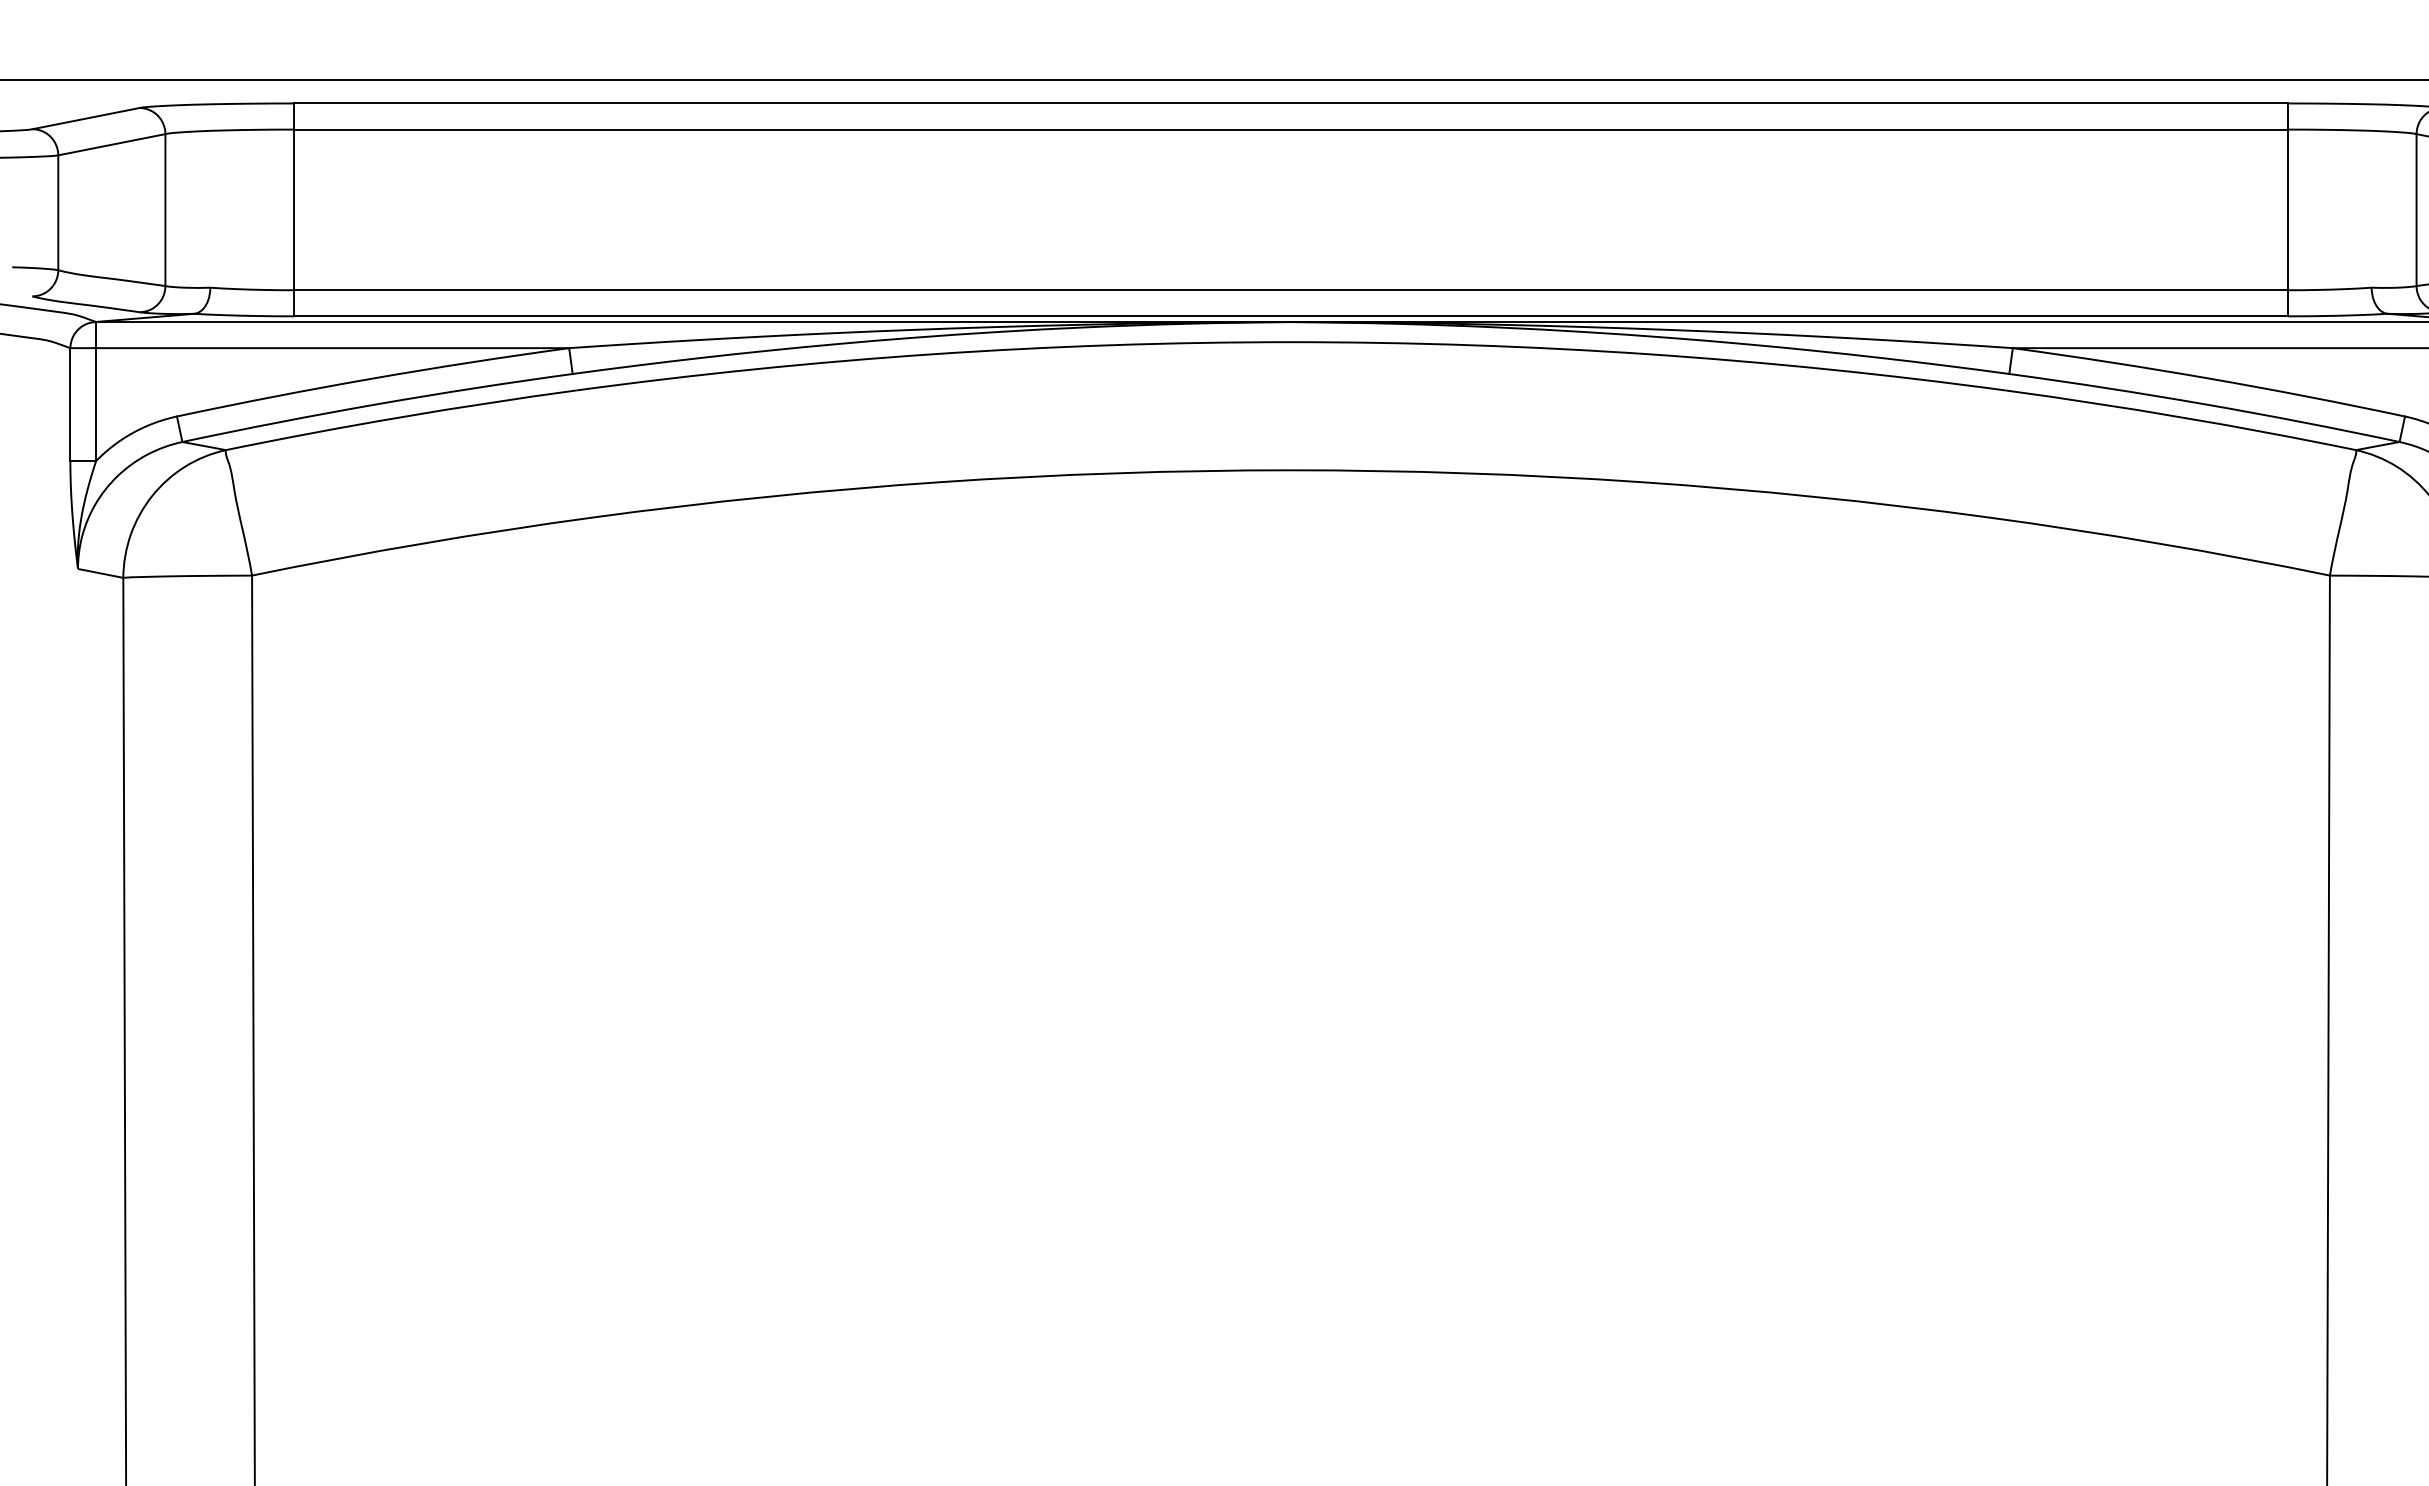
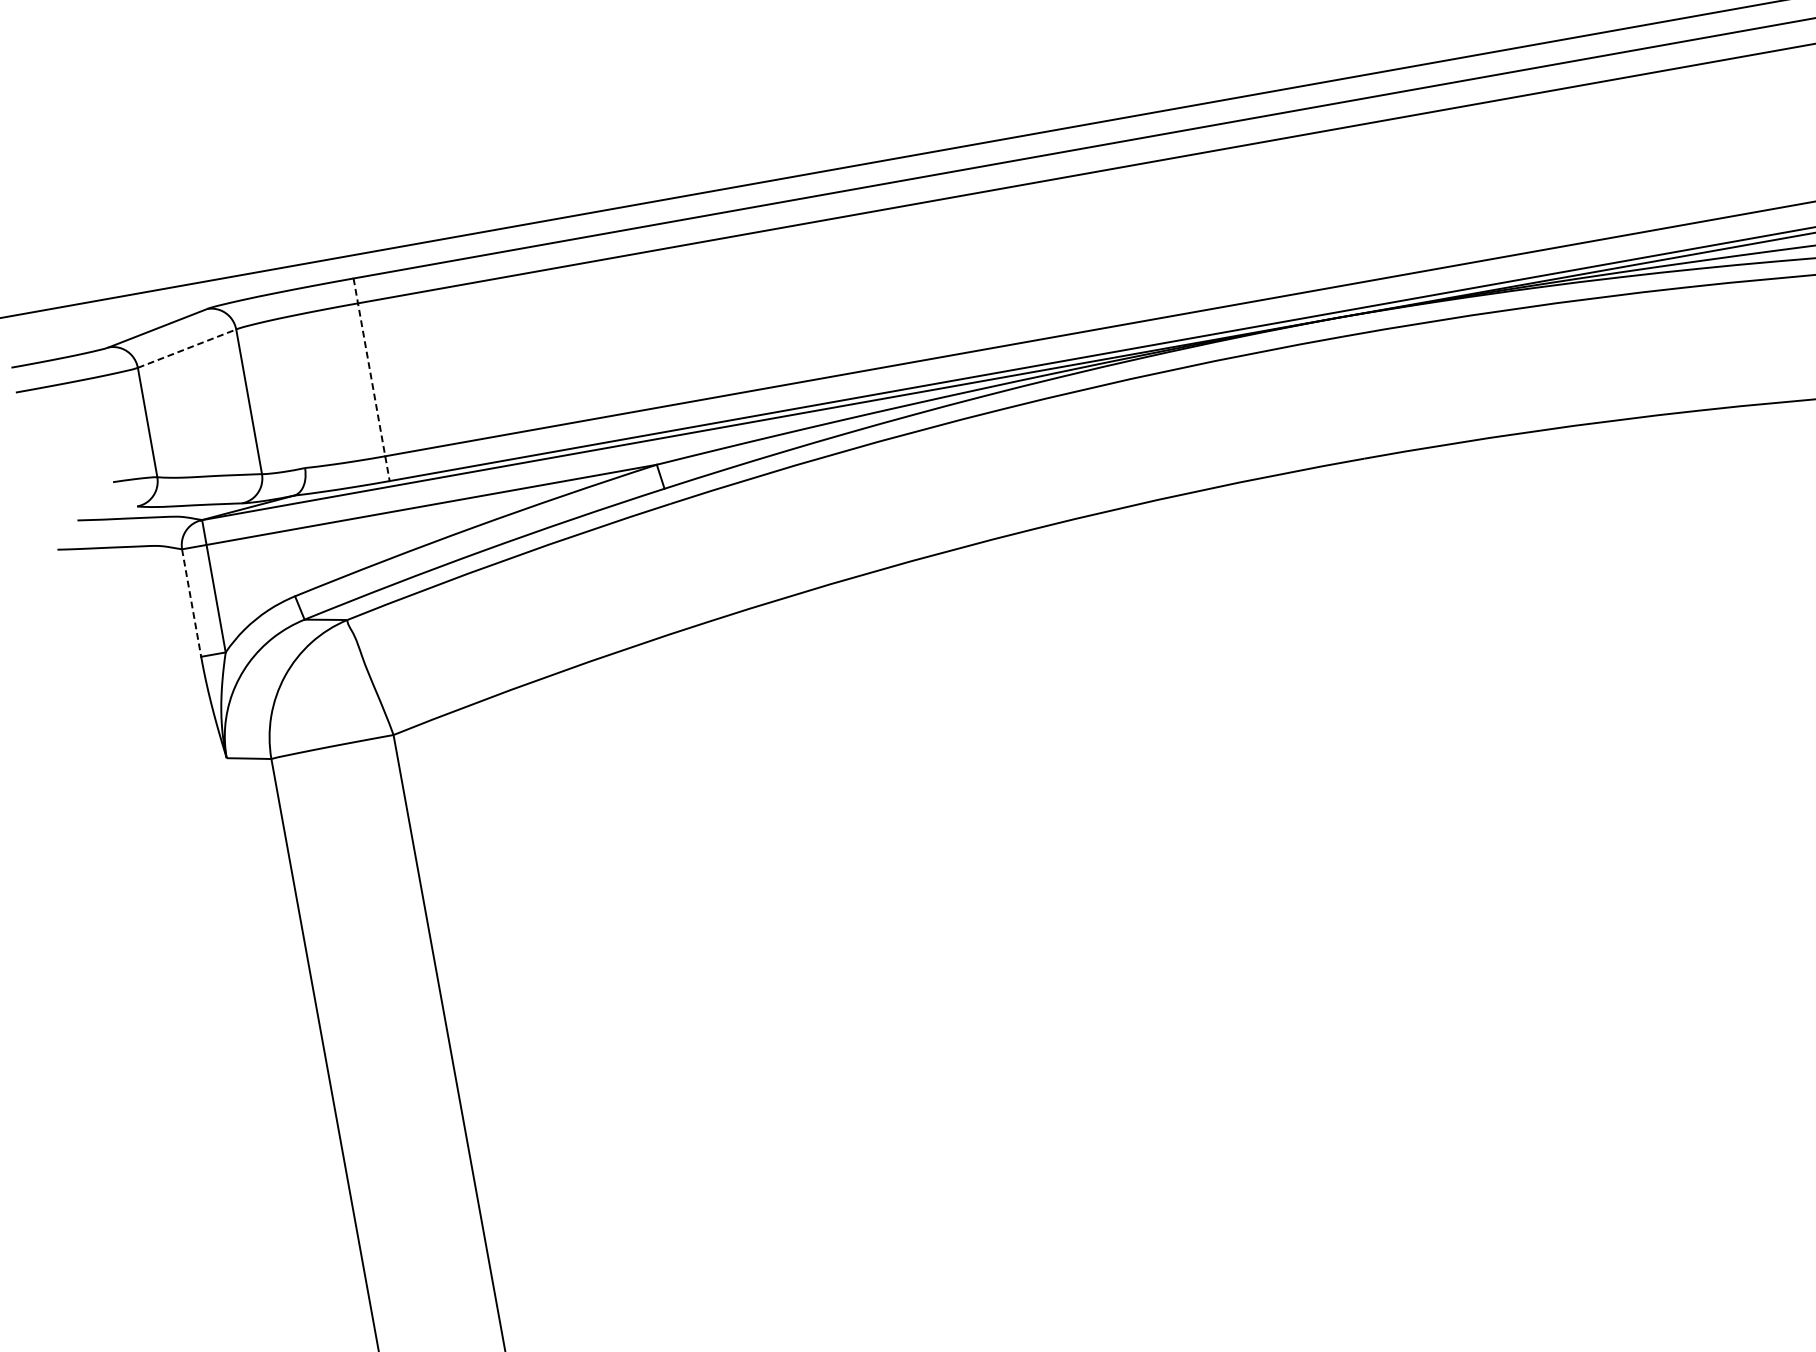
line: (111, 144) -> (186, 348), solid -> dashed
line: (294, 210) -> (372, 380), solid -> dashed
line: (70, 405) -> (191, 603), solid -> dashed

